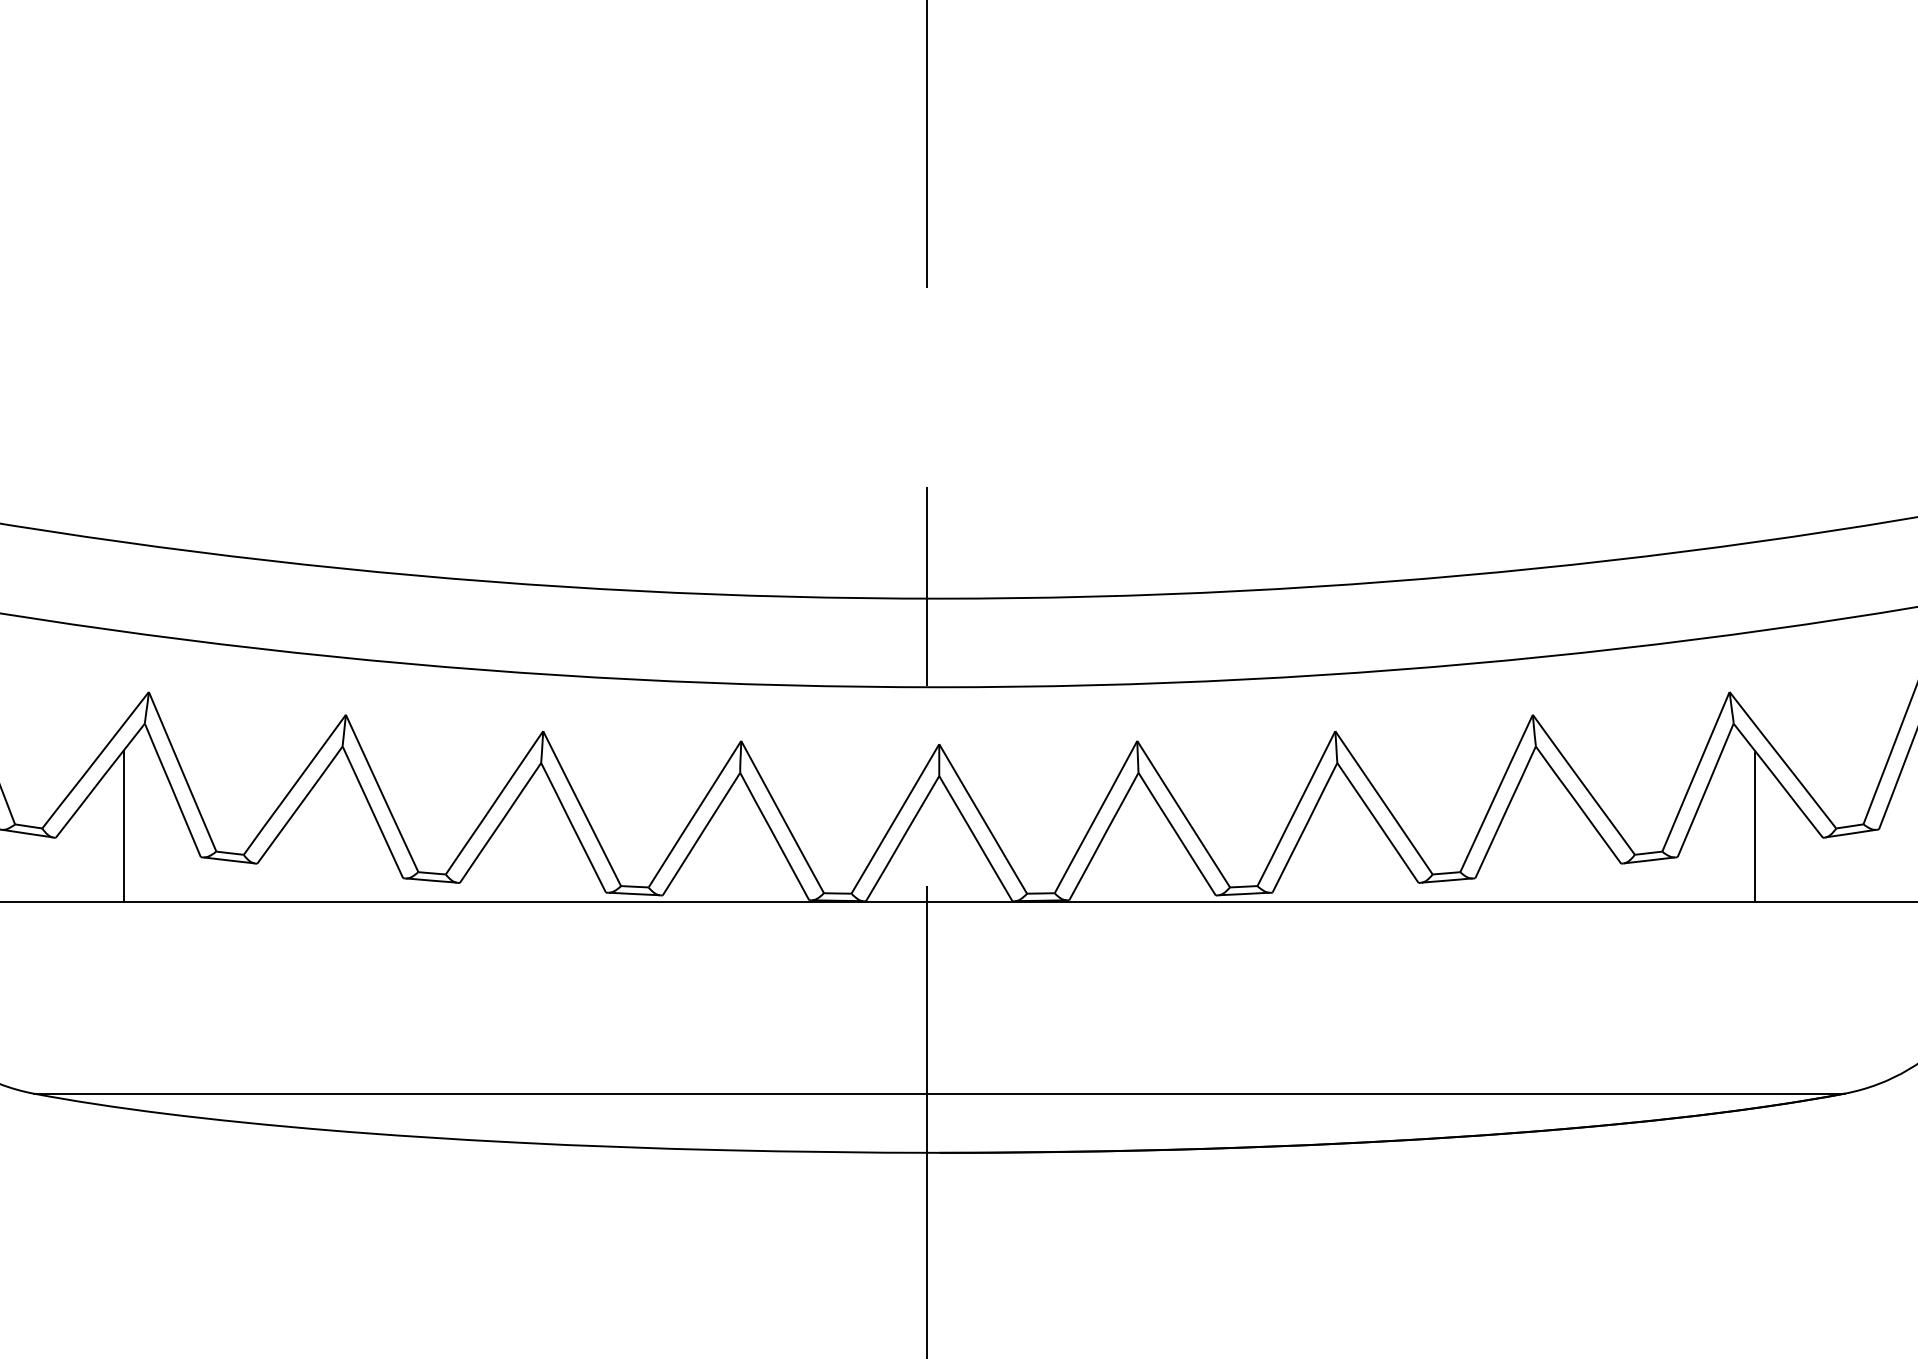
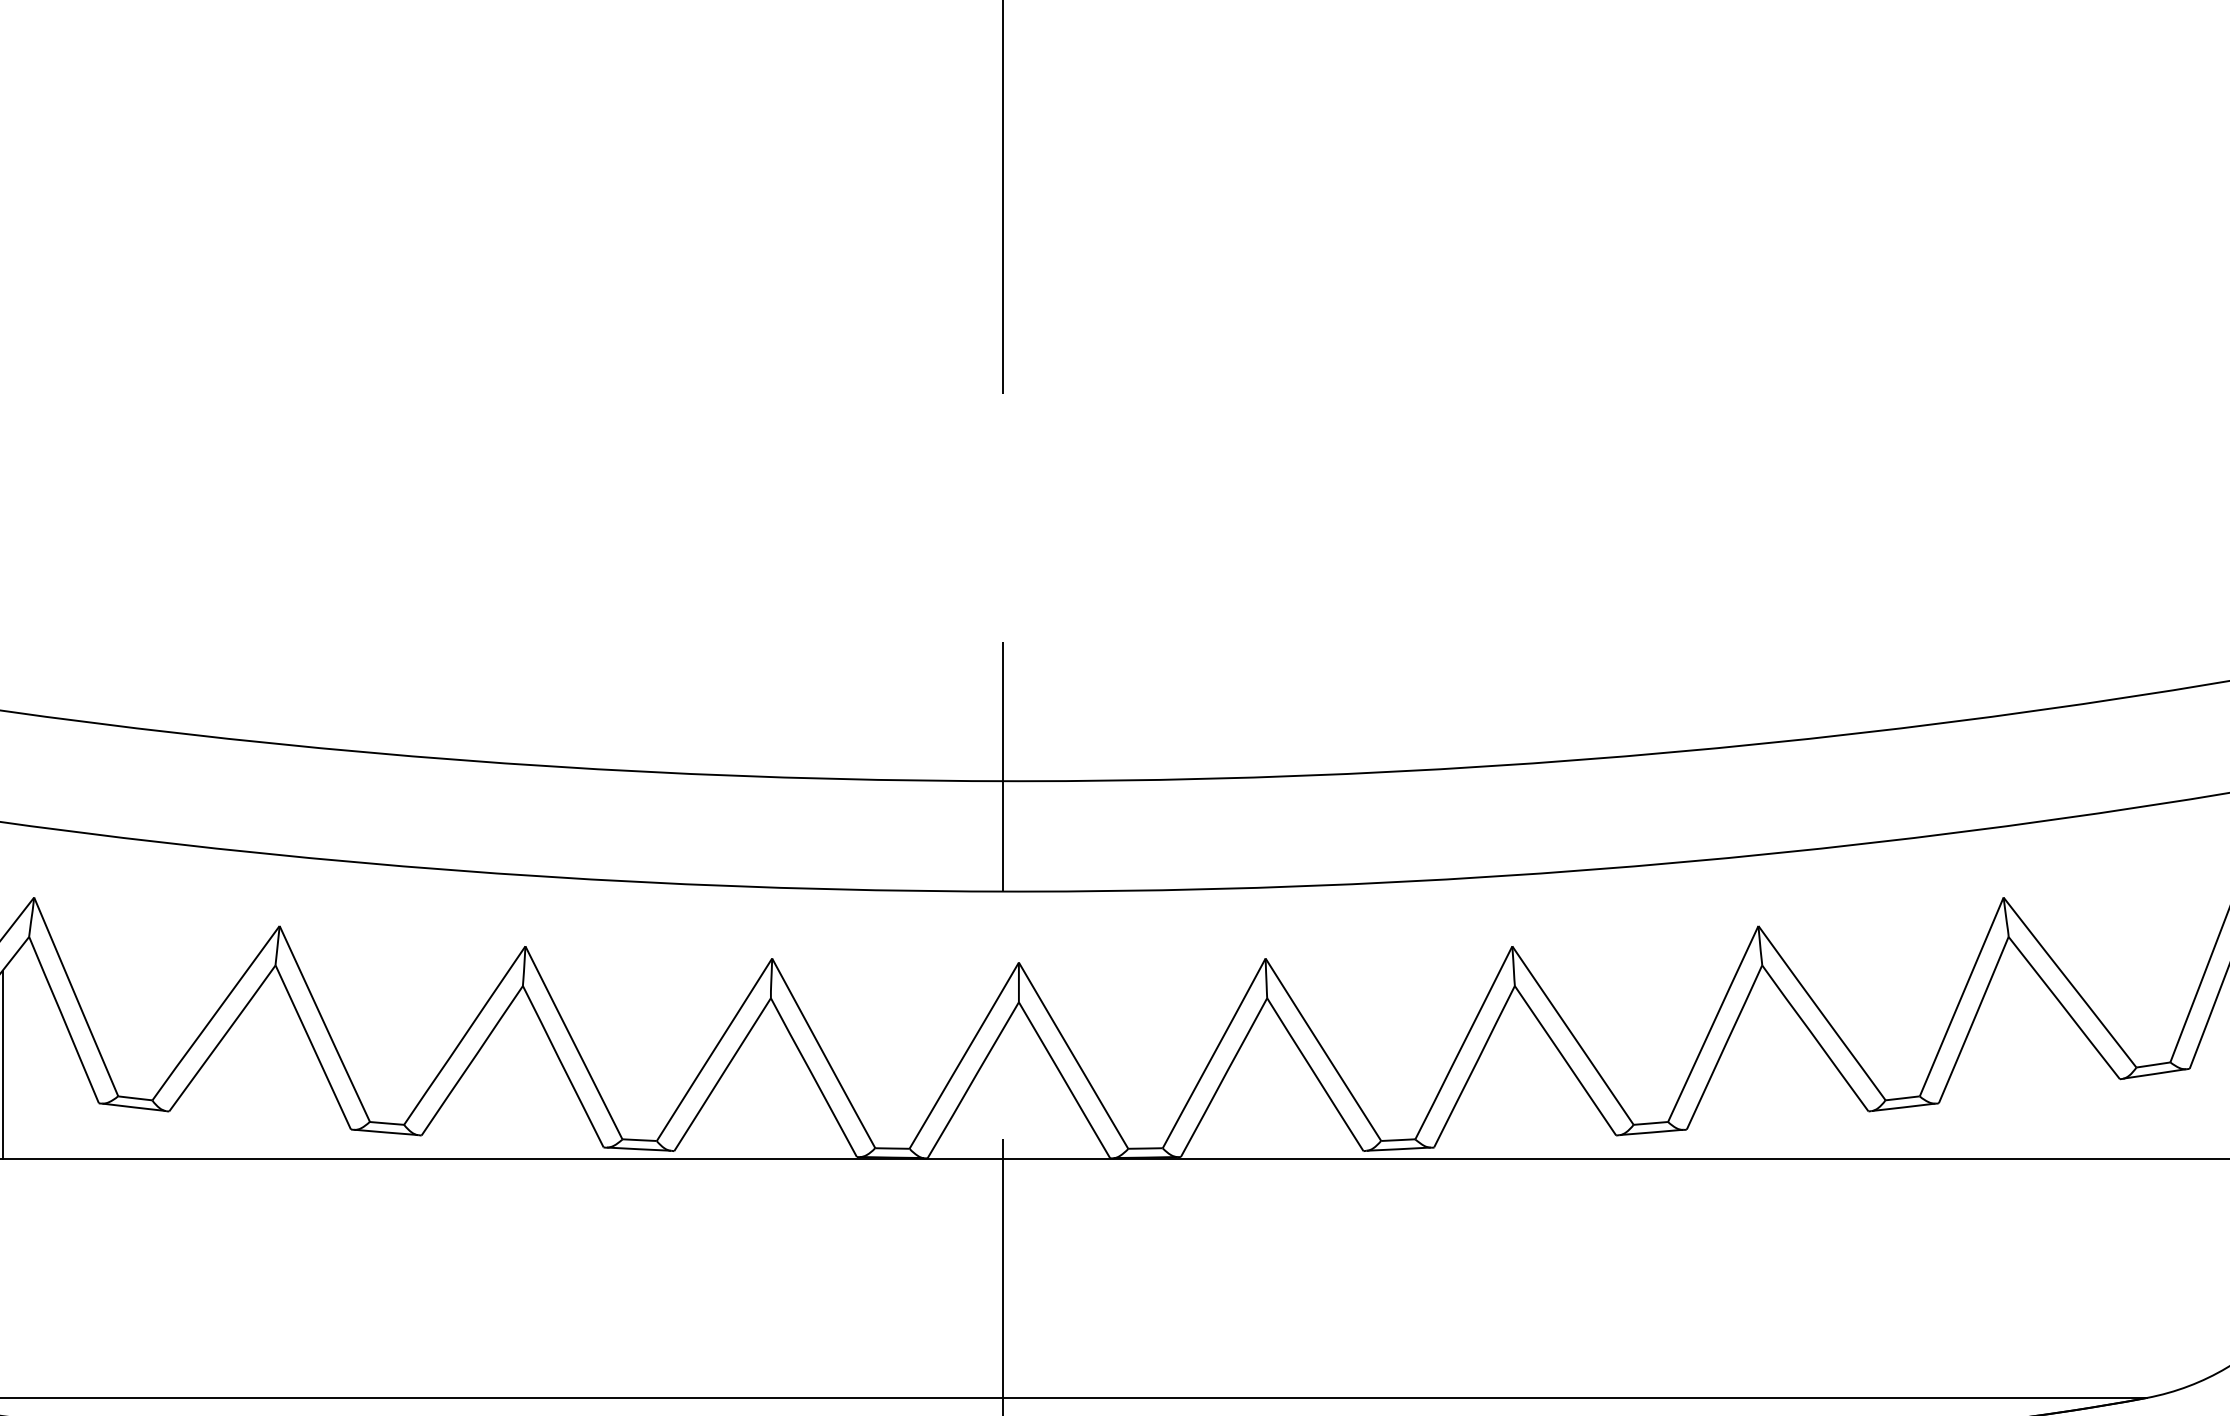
line: (1754, 825) -> (2034, 1063), removed

